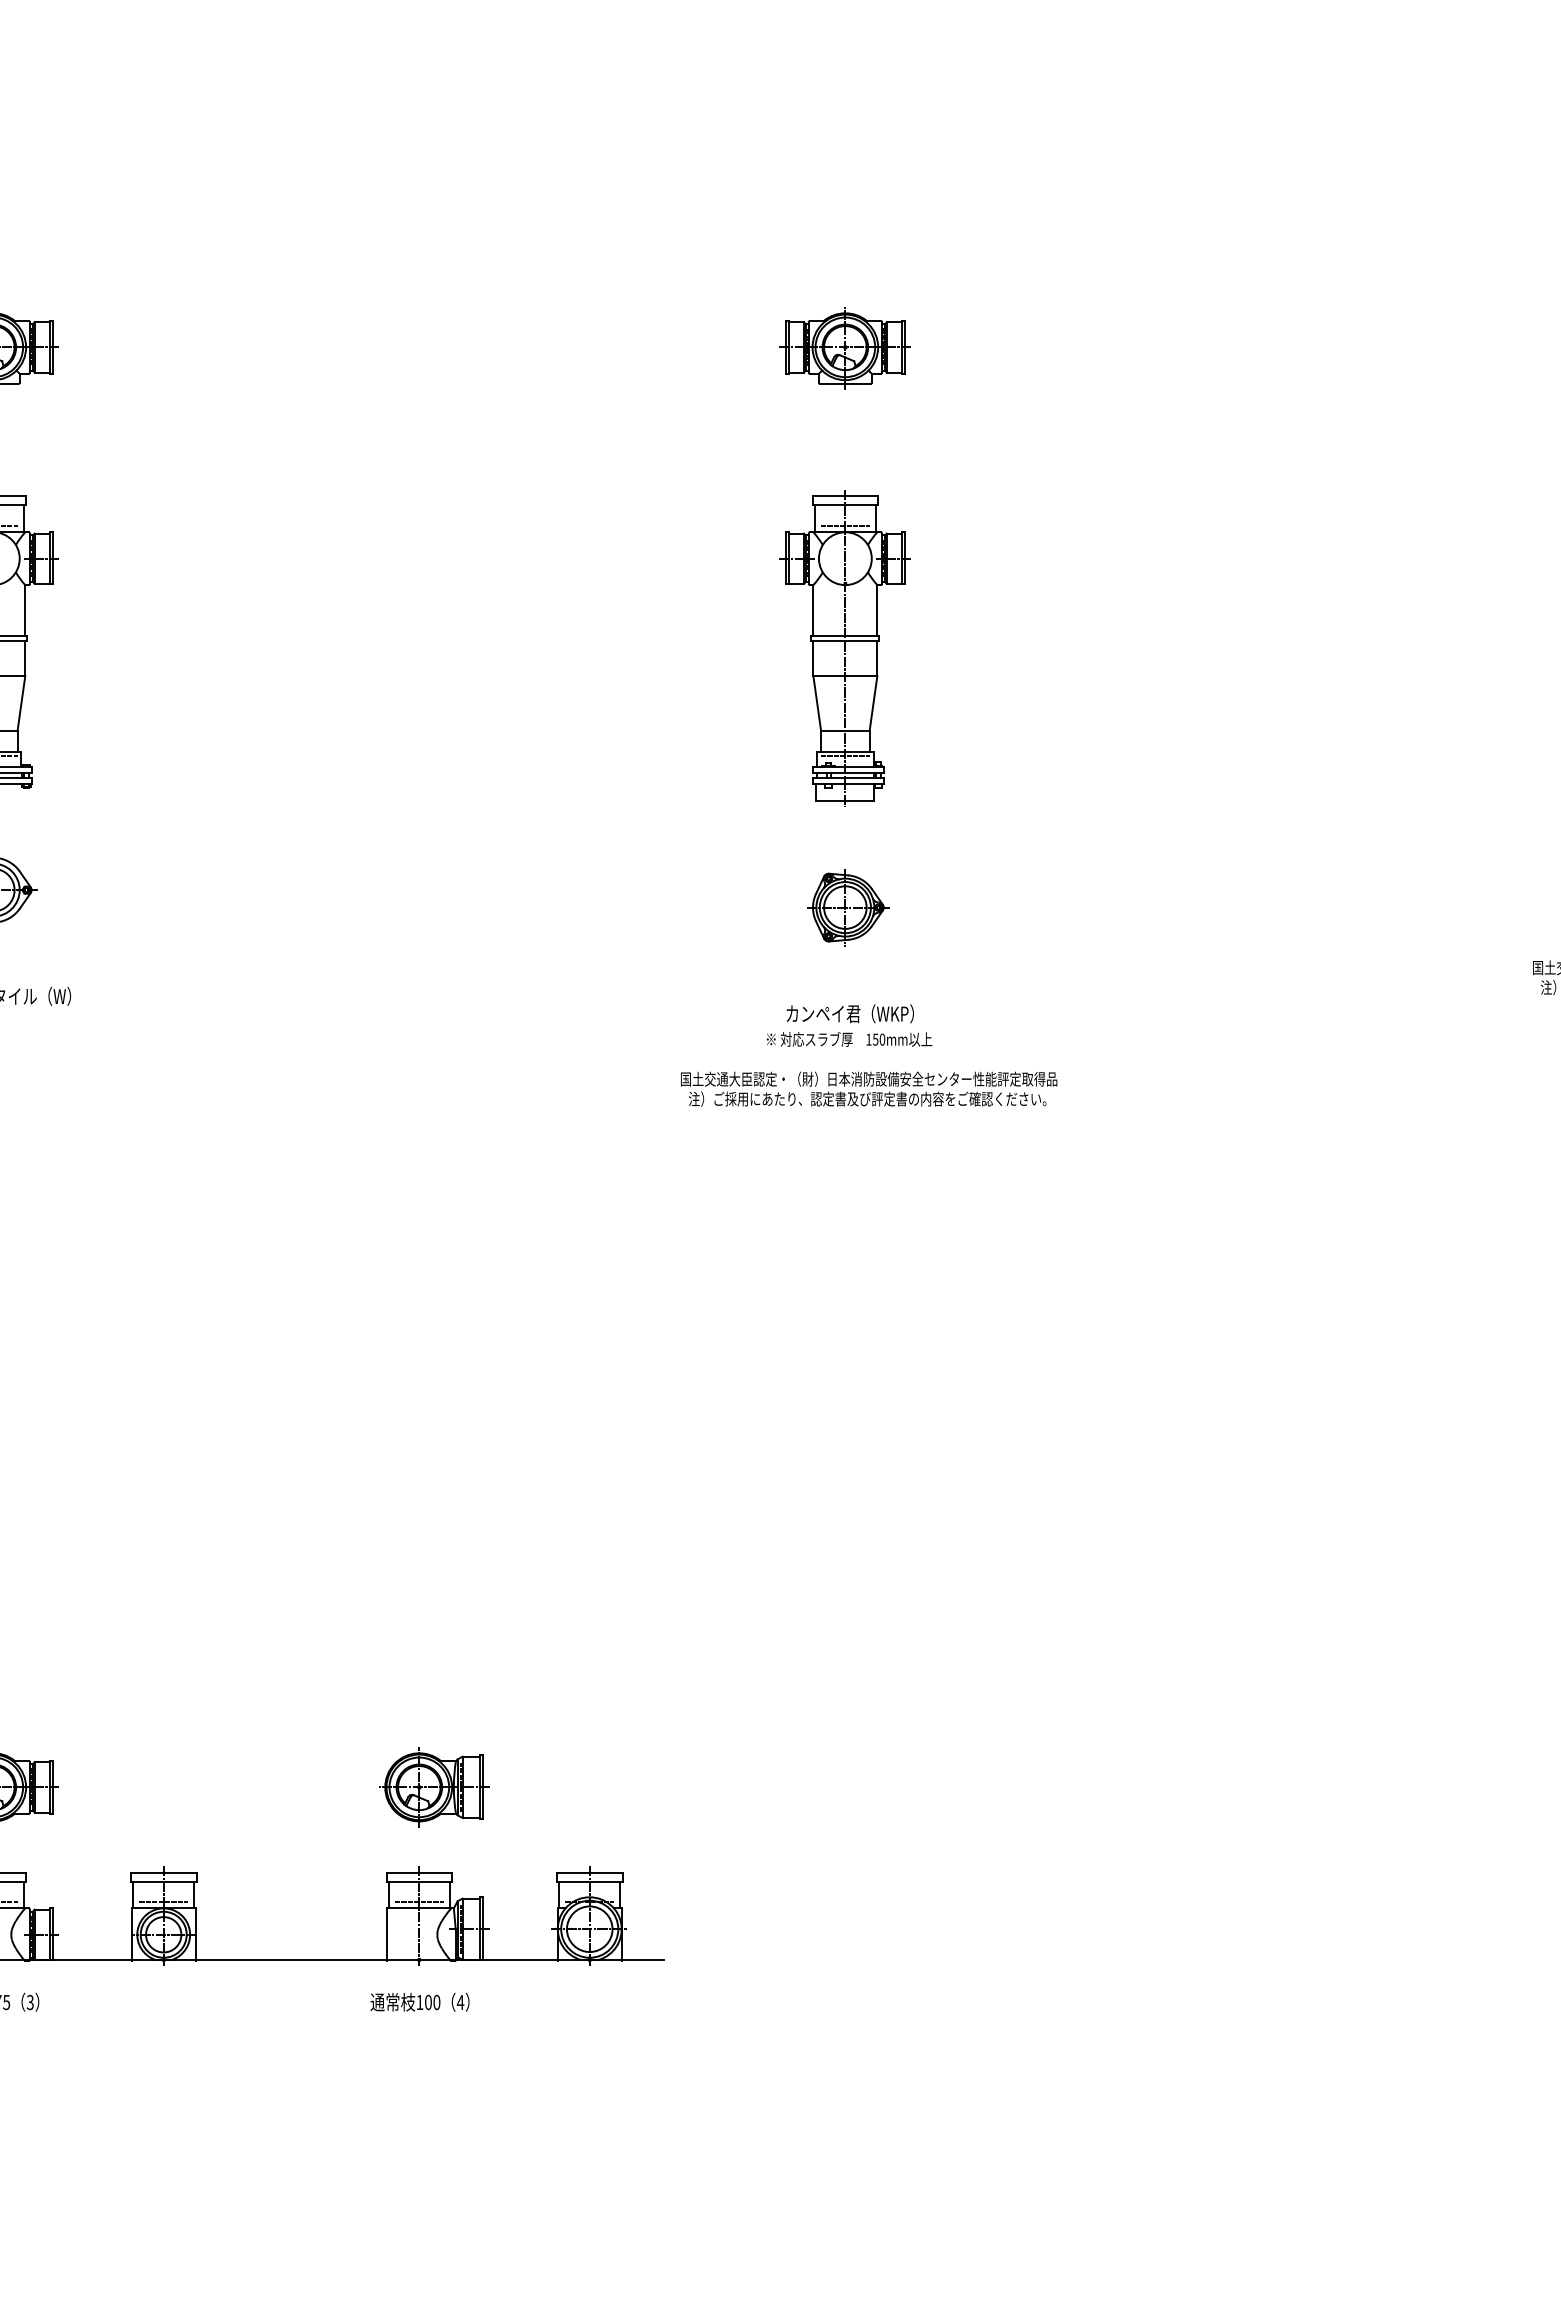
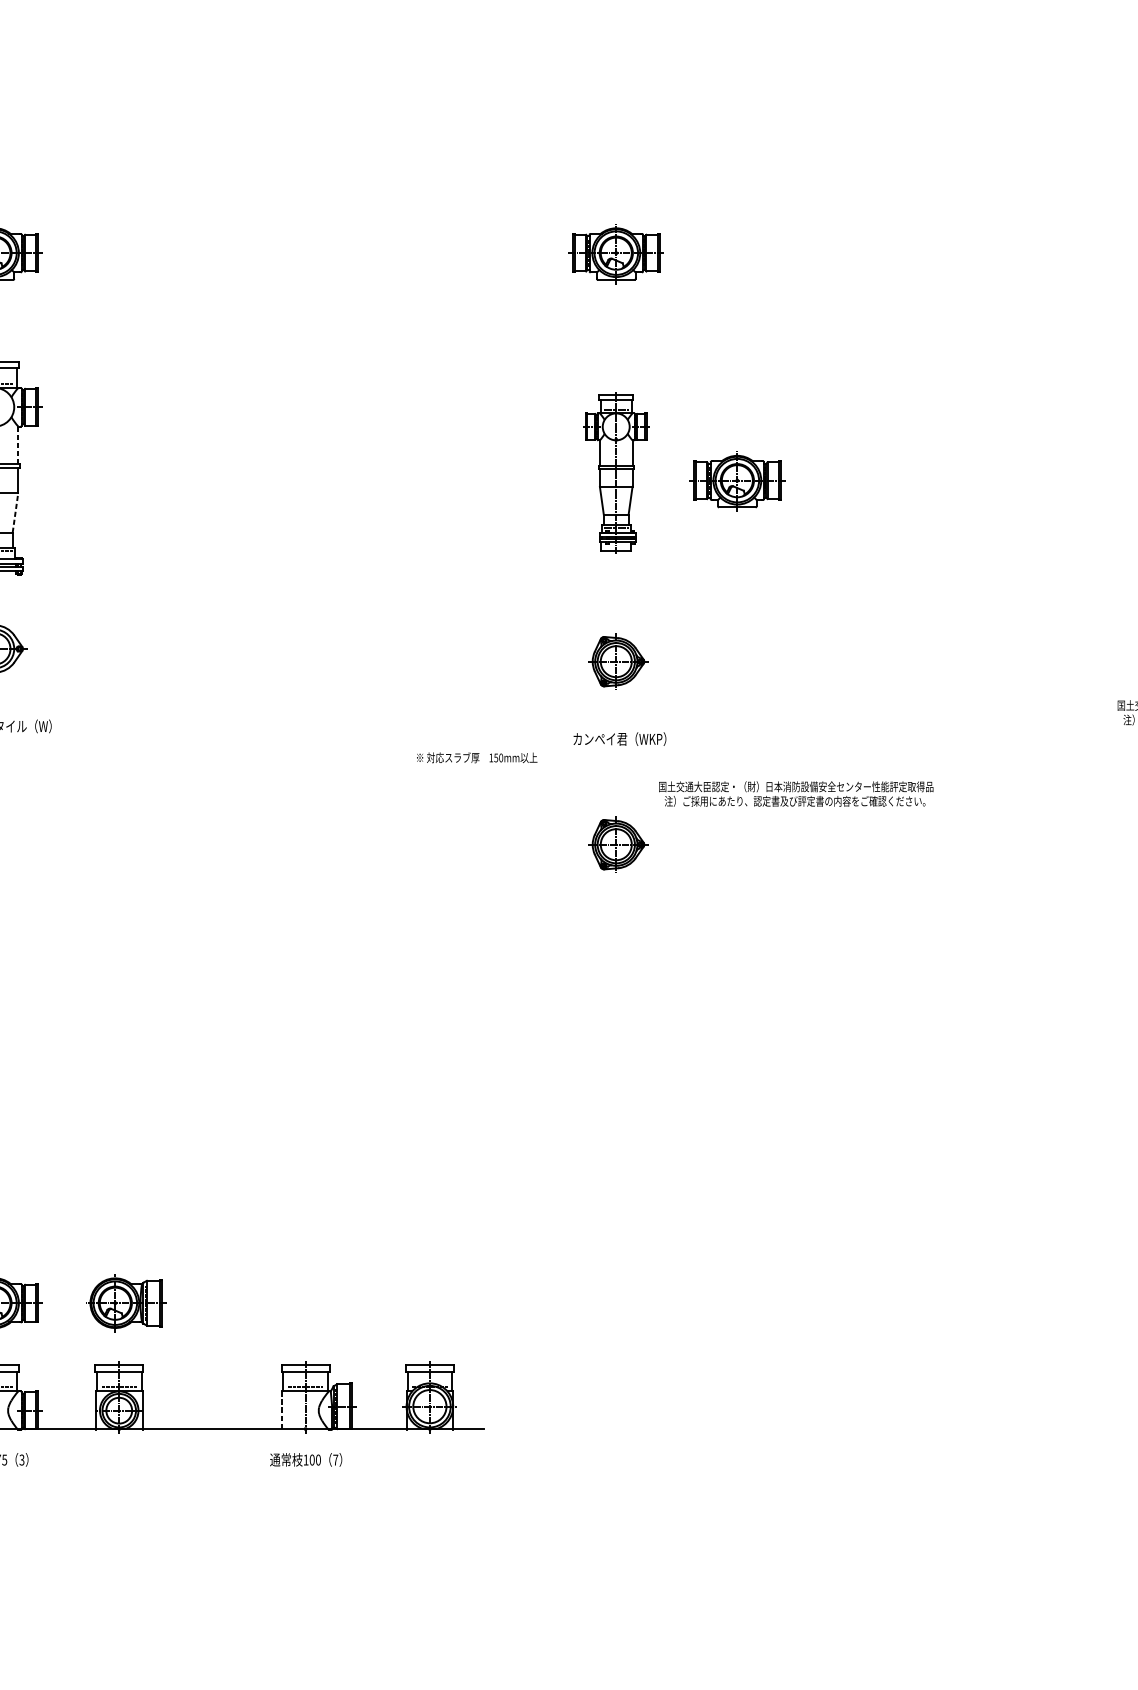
line: (25, 610) -> (18, 445), solid -> dashed
part: (844, 648) -> (615, 472), size x0.7
part: (1010, 660) -> (736, 481), added
line: (21, 703) -> (15, 512), solid -> dashed
text: (849, 1039) -> (477, 757), moved
text: (869, 1088) -> (796, 793), moved
part: (848, 1158) -> (618, 844), added
part: (434, 1787) -> (126, 1303), moved
line: (387, 1935) -> (282, 1411), solid -> dashed
text: (460, 2002) -> (335, 1460), 4 -> 7

